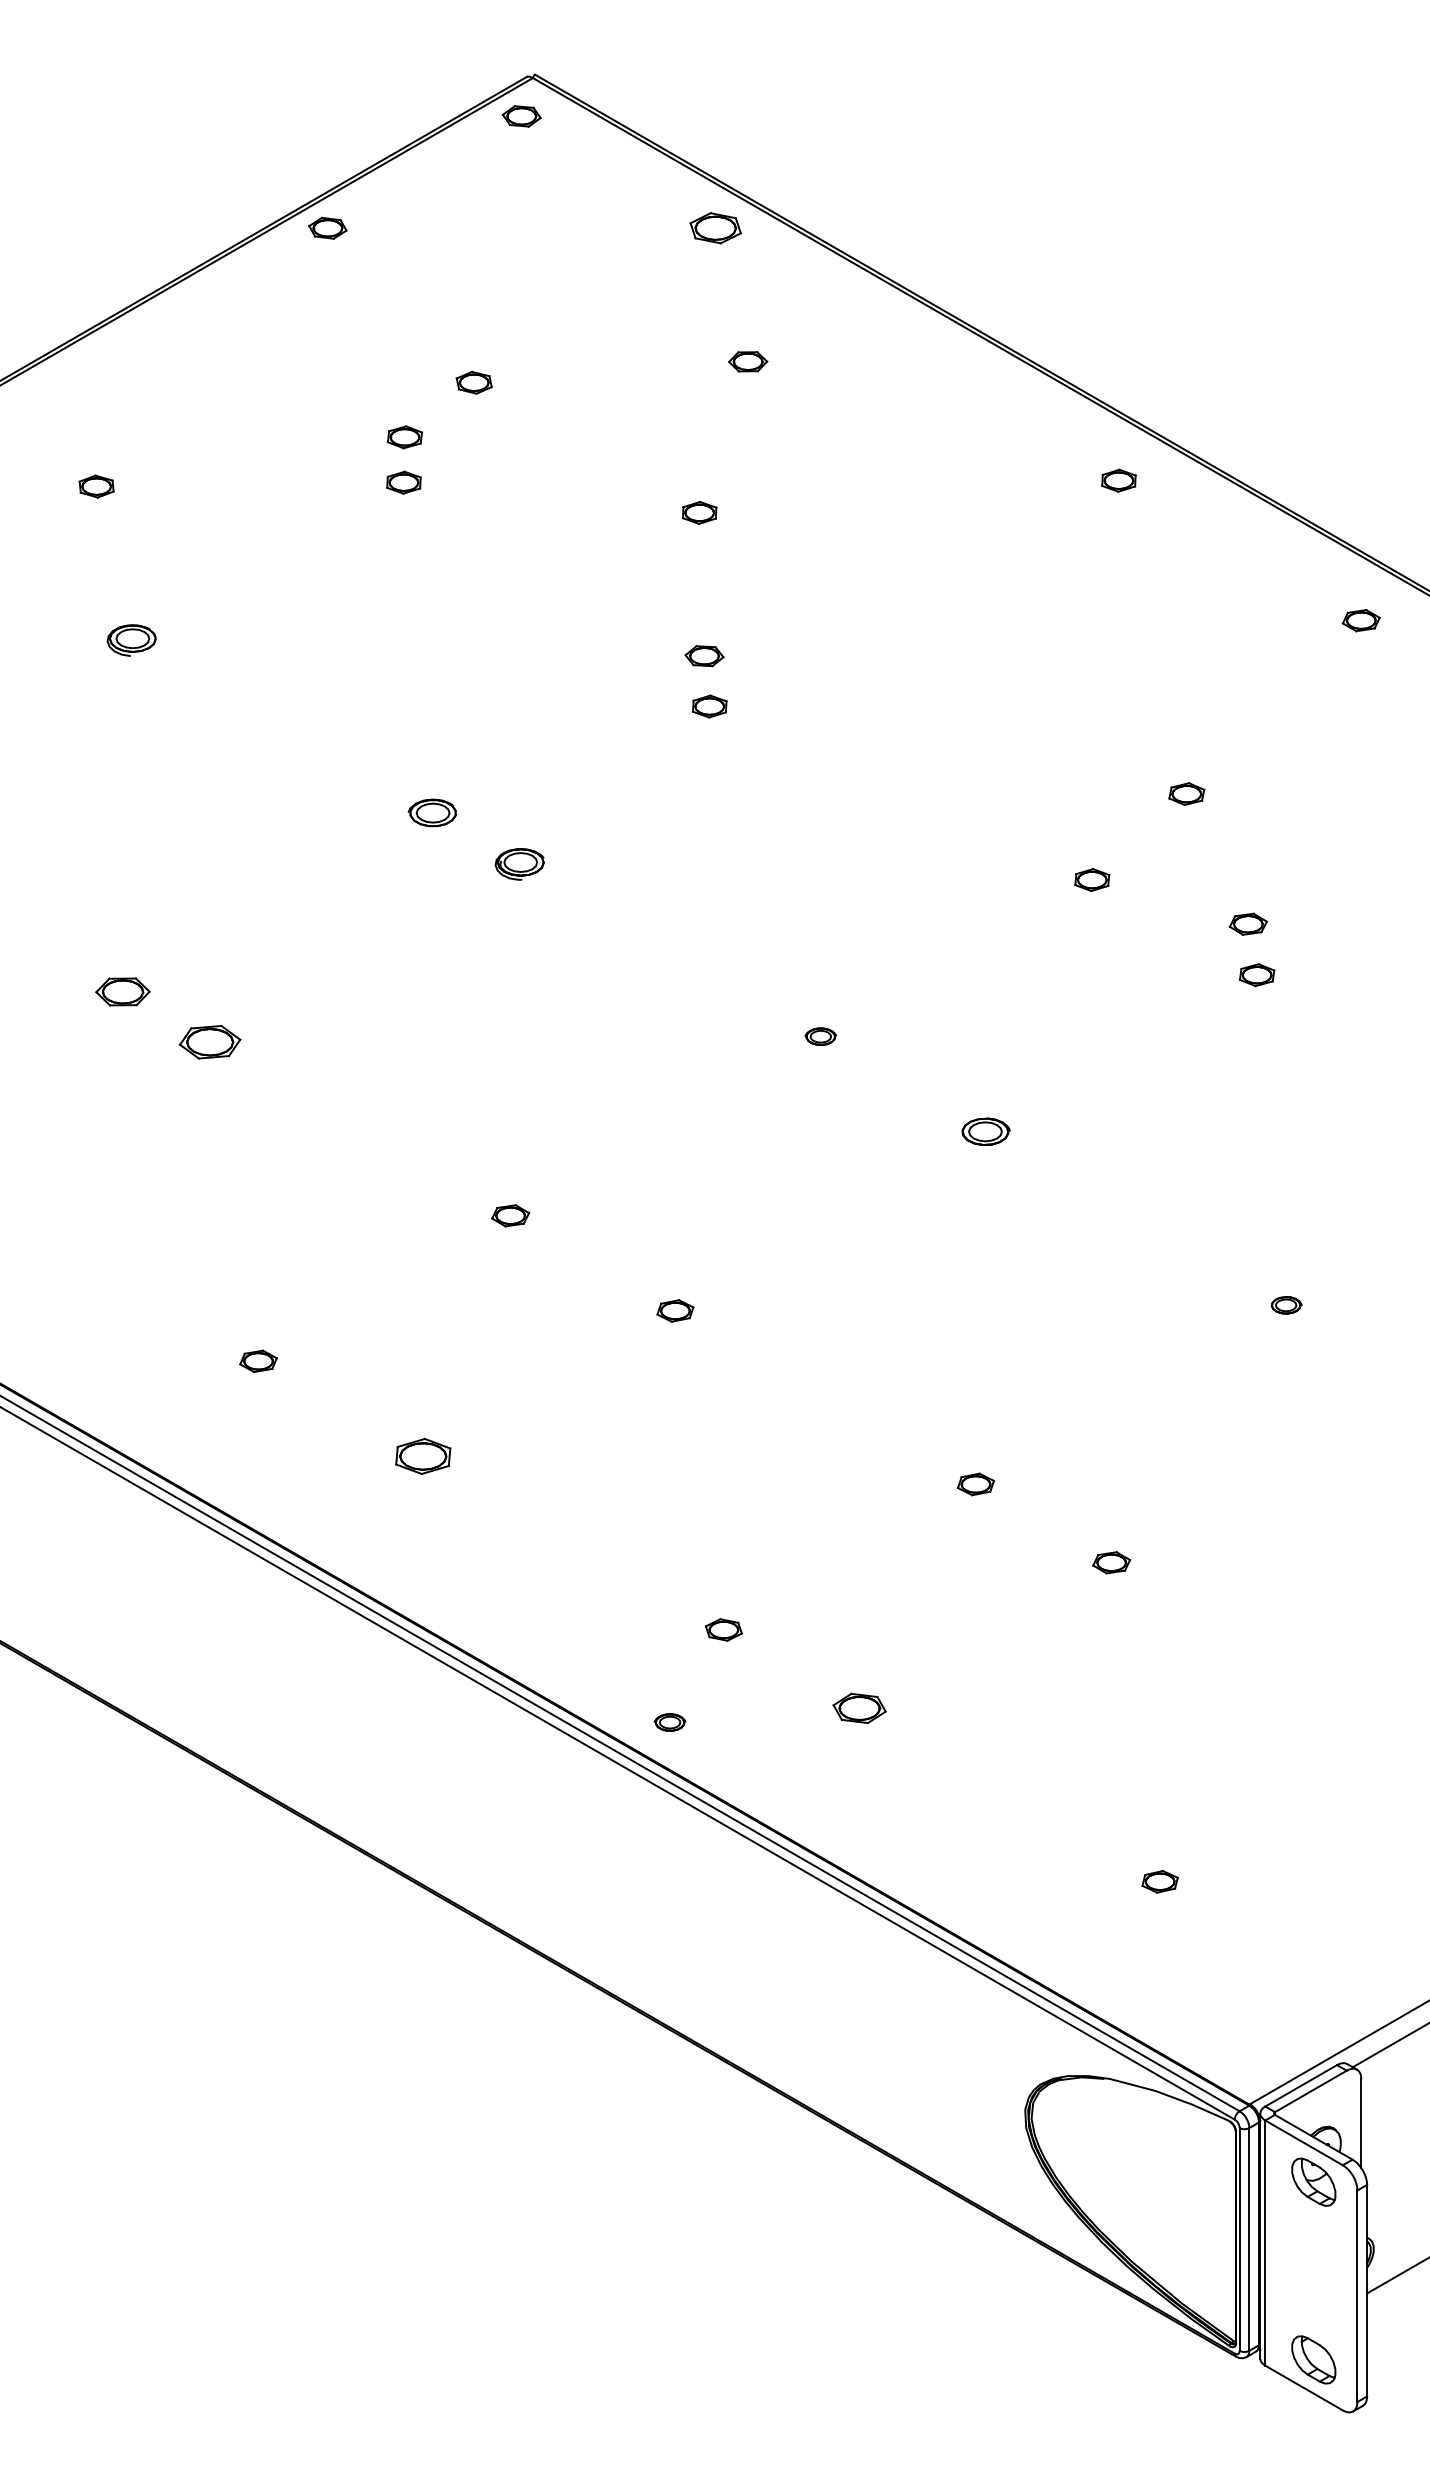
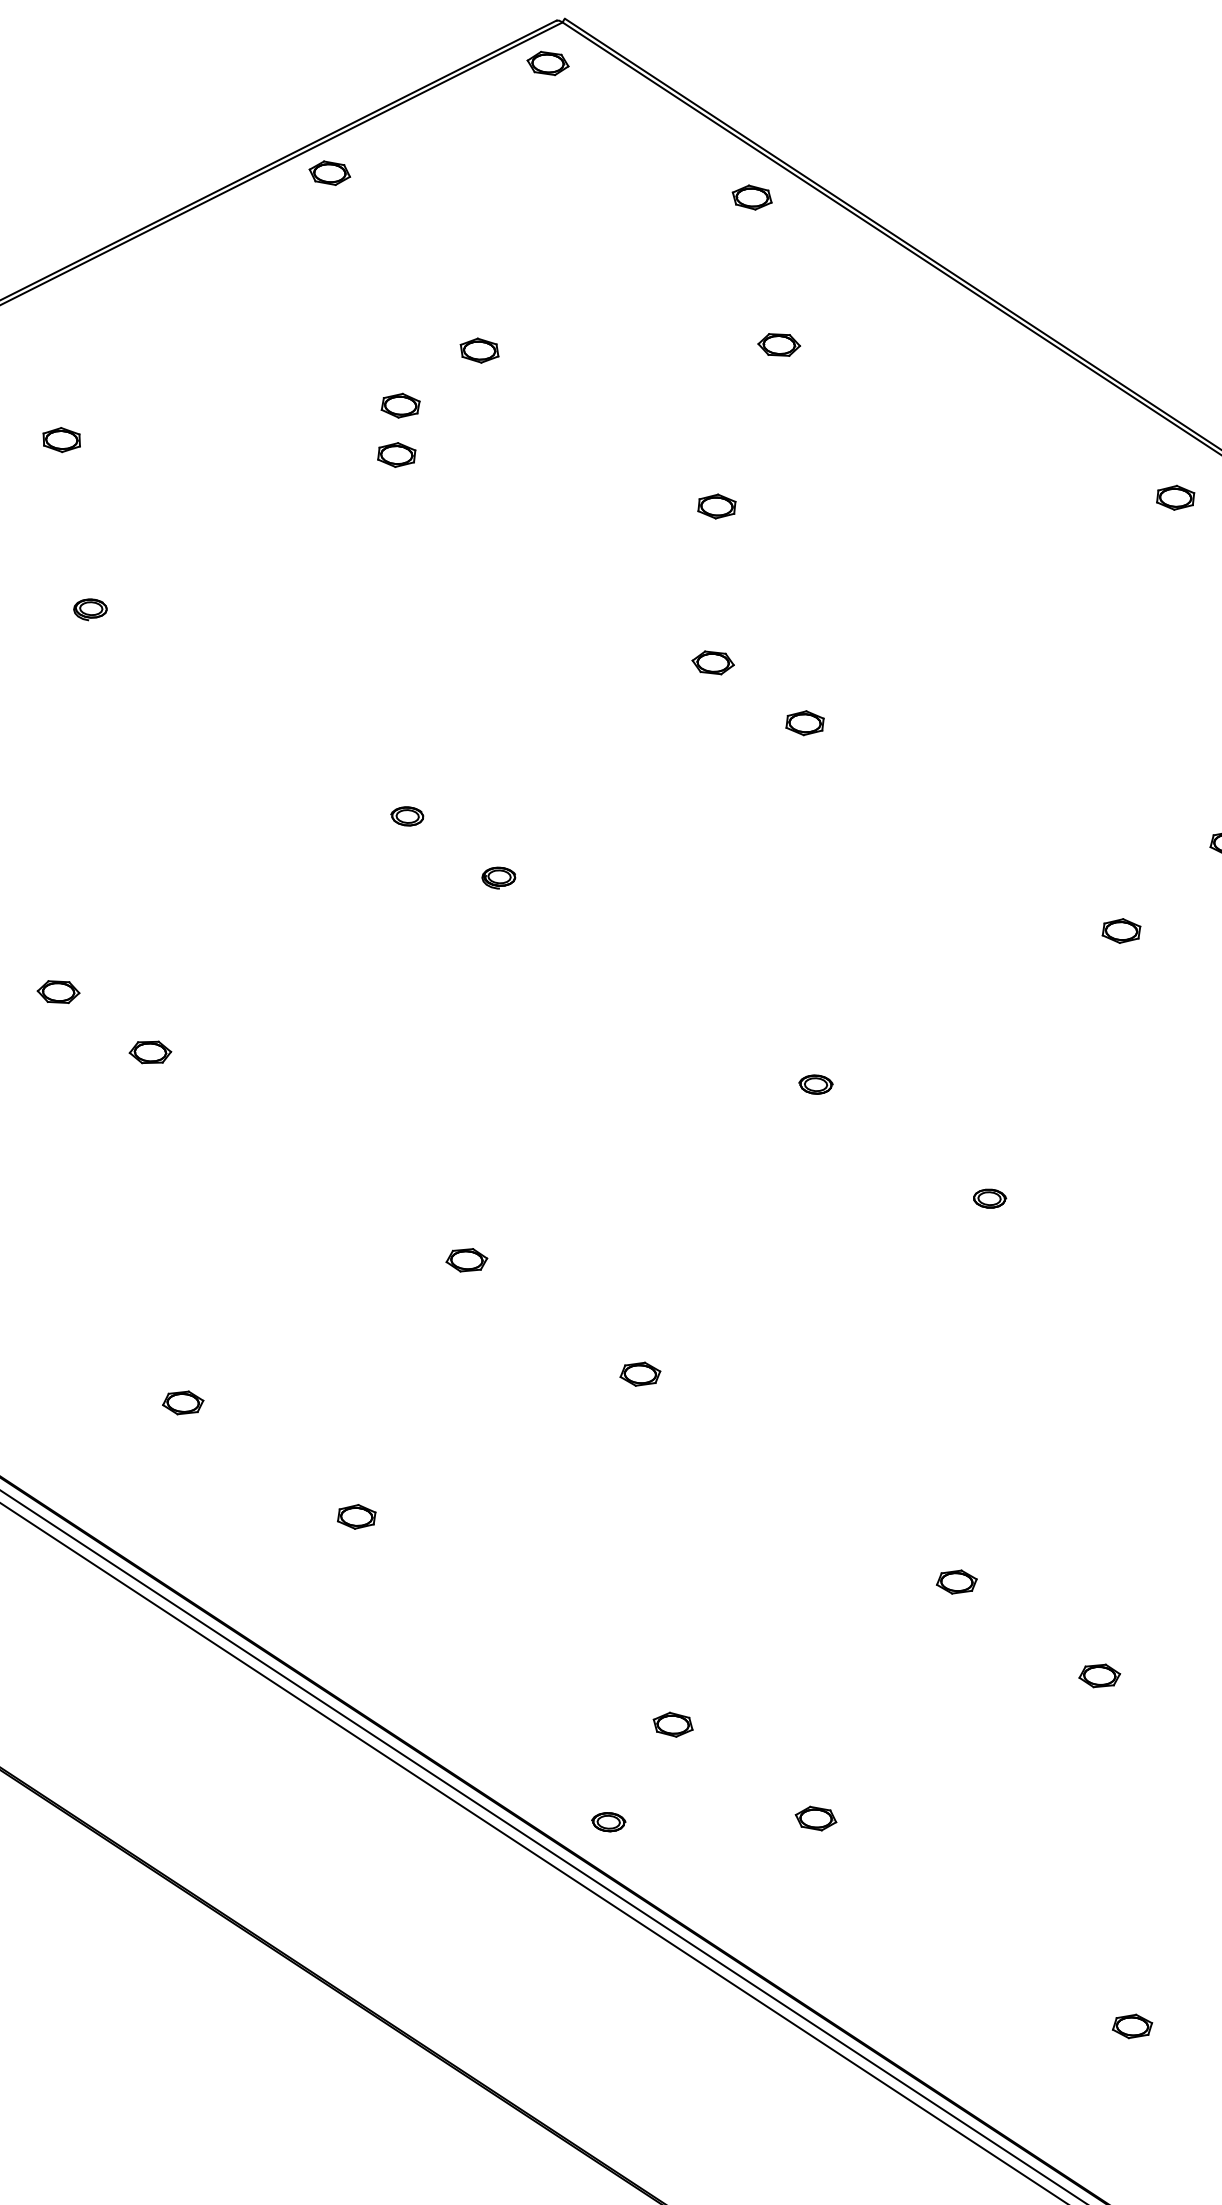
part: (715, 228) -> (752, 197), size x0.71
part: (131, 640) -> (90, 609), size x0.62
part: (709, 706) -> (804, 723), moved
part: (432, 812) -> (407, 816), size x0.62
part: (519, 864) -> (498, 878), size x0.62
part: (122, 991) -> (58, 991), size x0.71
part: (209, 1042) -> (149, 1052), size x0.62
part: (985, 1131) -> (989, 1198), size x0.62
part: (423, 1456) -> (356, 1516), size x0.62
part: (859, 1707) -> (816, 1817), size x0.71

